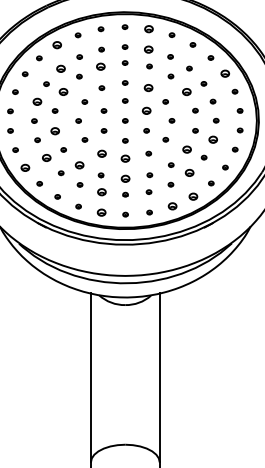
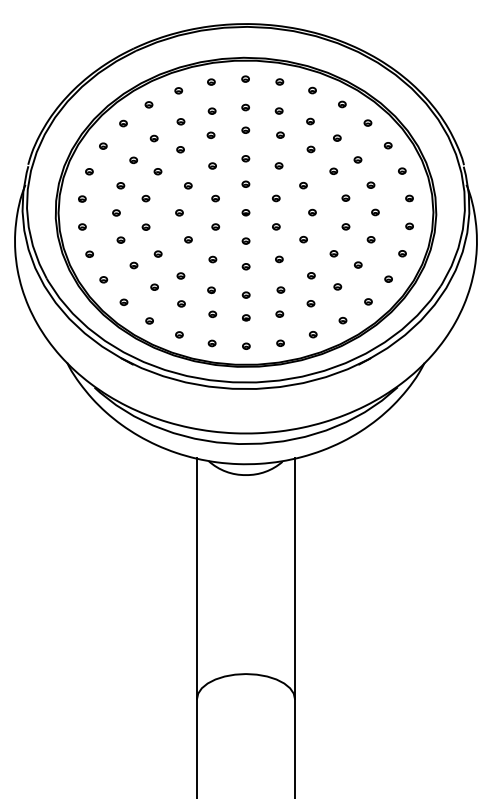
part: (148, 28) -> (279, 81), size x0.62
part: (56, 44) -> (148, 104), size x0.62
part: (148, 49) -> (278, 110), size x0.62
part: (100, 66) -> (210, 134), size x0.62
part: (60, 68) -> (153, 138), size x0.62
part: (224, 73) -> (387, 145), size x0.62
part: (148, 87) -> (278, 165), size x0.62
part: (63, 91) -> (157, 171), size x0.62
part: (186, 91) -> (333, 170), size x0.62
part: (37, 101) -> (120, 185), size x0.62
part: (146, 110) -> (275, 198), size x0.62
part: (54, 130) -> (145, 226), size x0.62
part: (212, 139) -> (370, 239), size x0.62
part: (186, 149) -> (333, 253), size x0.62
part: (101, 153) -> (212, 259), size x0.62
part: (46, 157) -> (133, 265), size x0.62
part: (124, 158) -> (245, 266), size x0.62
part: (79, 164) -> (180, 275), size x0.62
part: (25, 167) -> (103, 279), size x0.62
part: (189, 172) -> (337, 286), size x0.62
part: (124, 178) -> (245, 294), size x0.62
part: (101, 192) -> (212, 314), size x0.62
part: (193, 196) -> (342, 320), size x0.62
part: (172, 206) -> (312, 334), size x0.62
part: (101, 212) -> (211, 343), size x0.62

